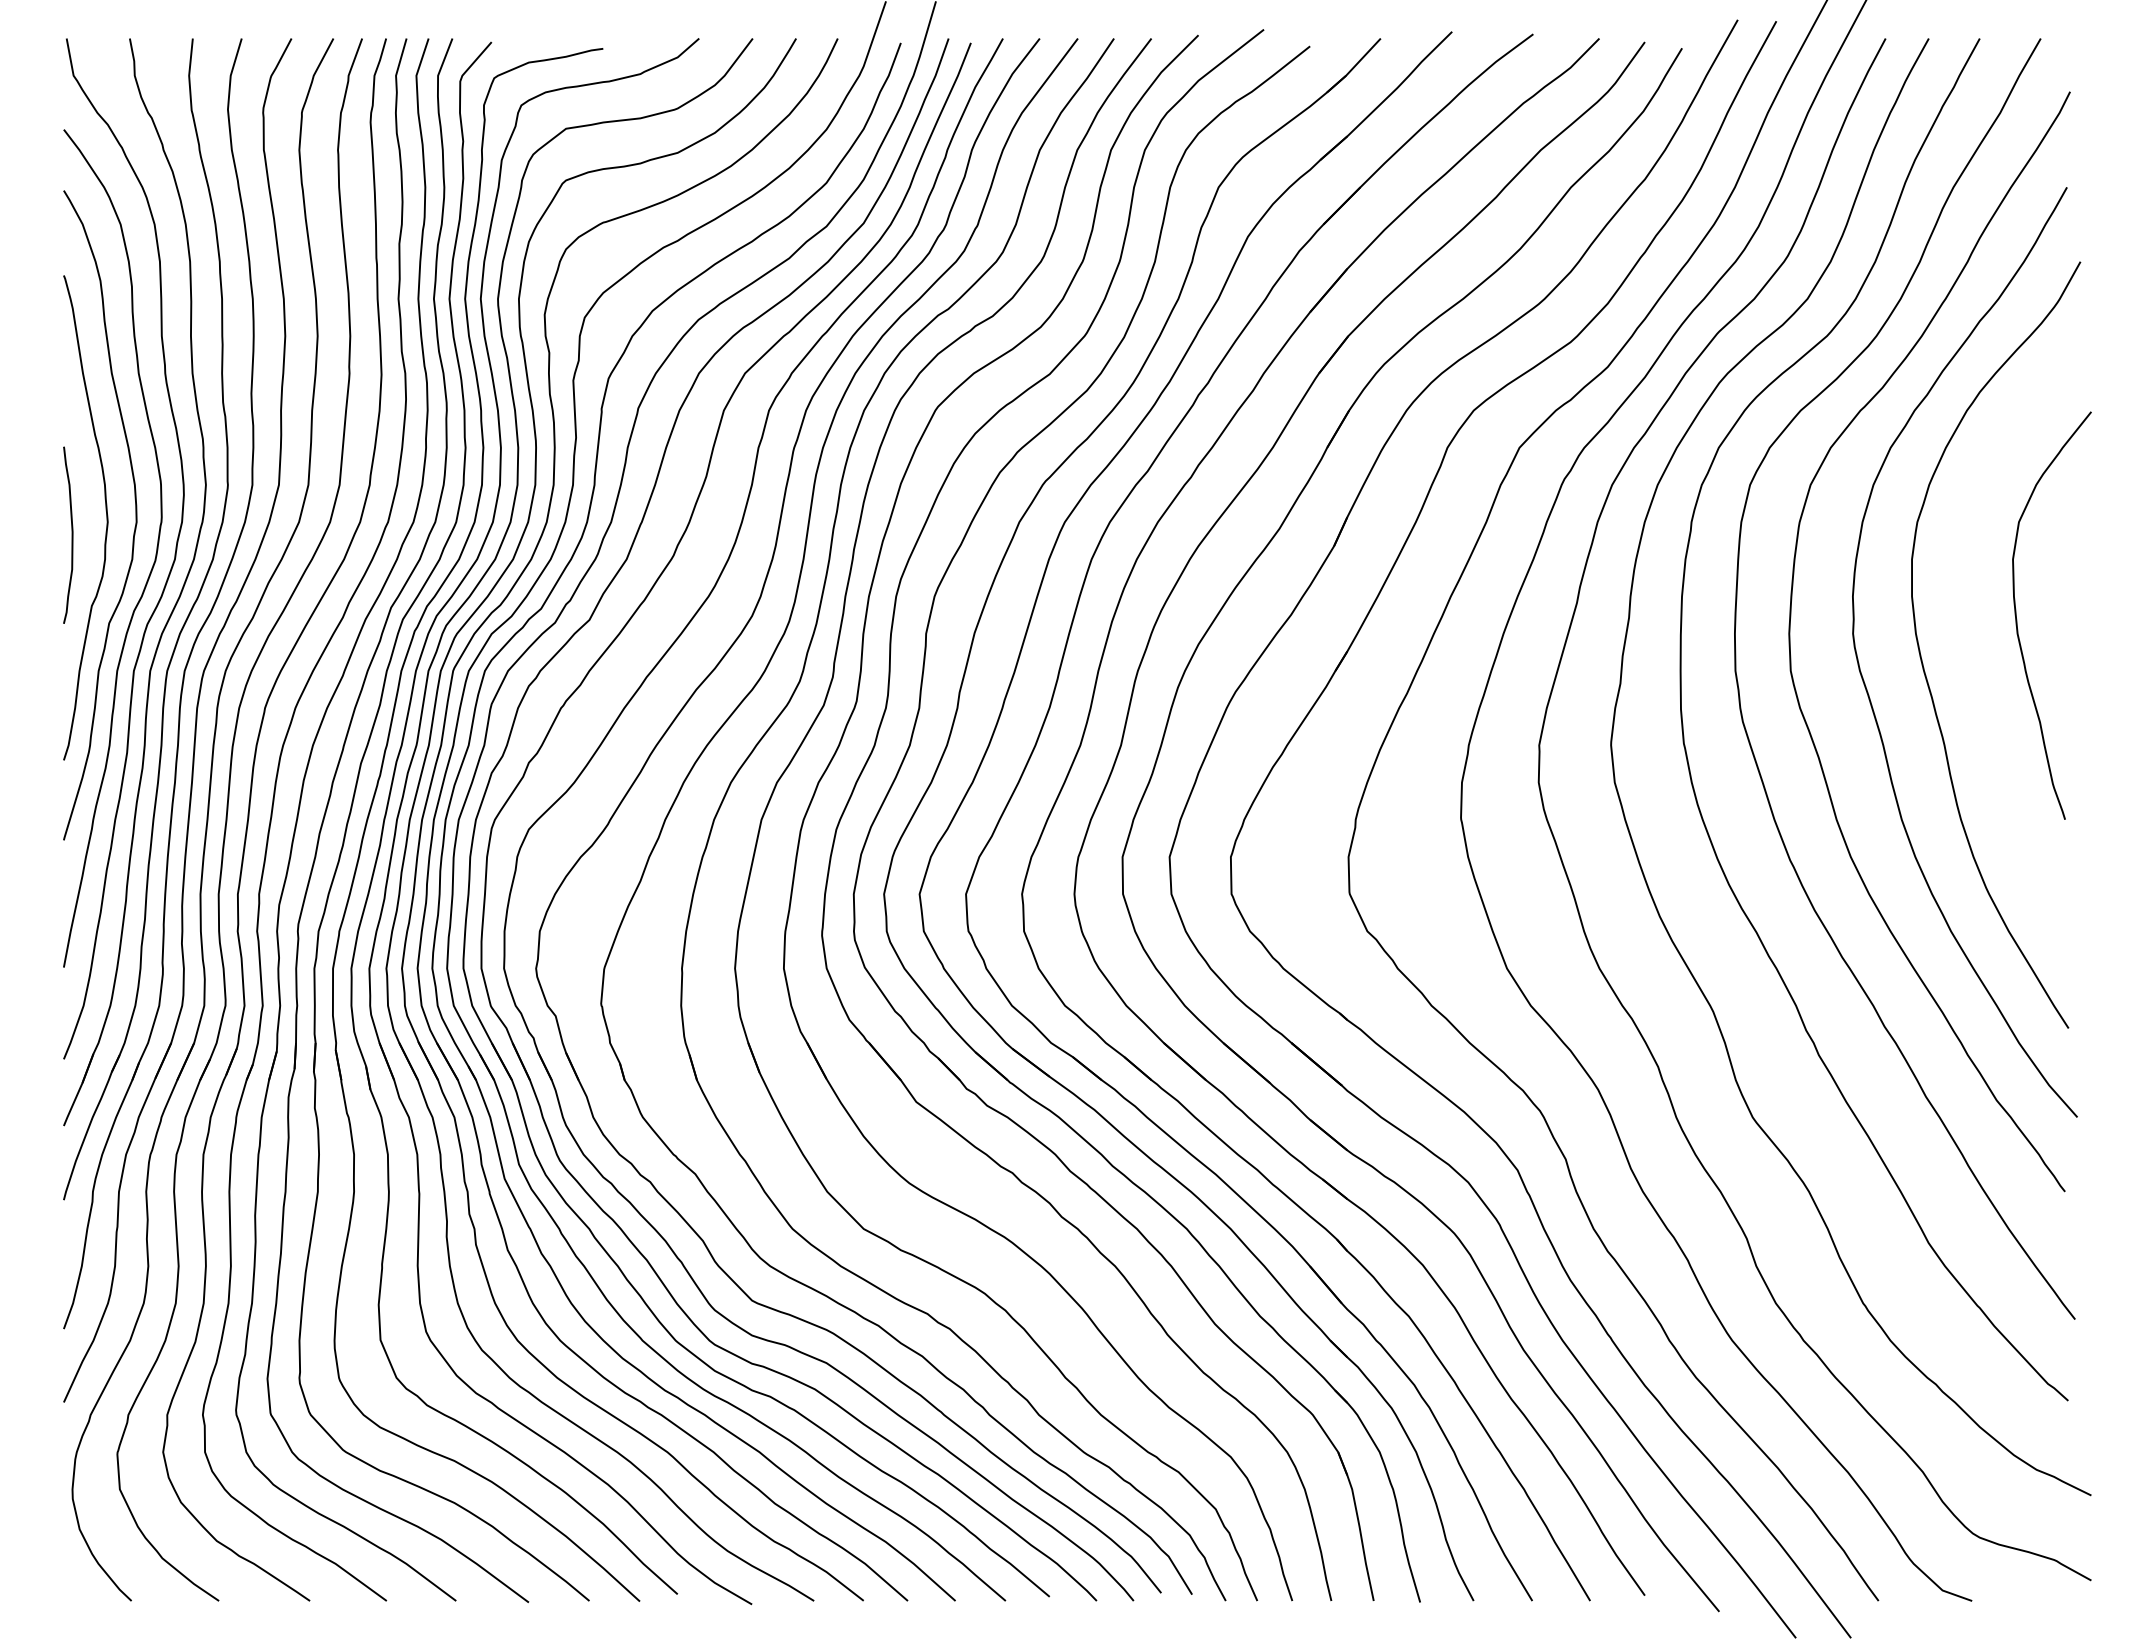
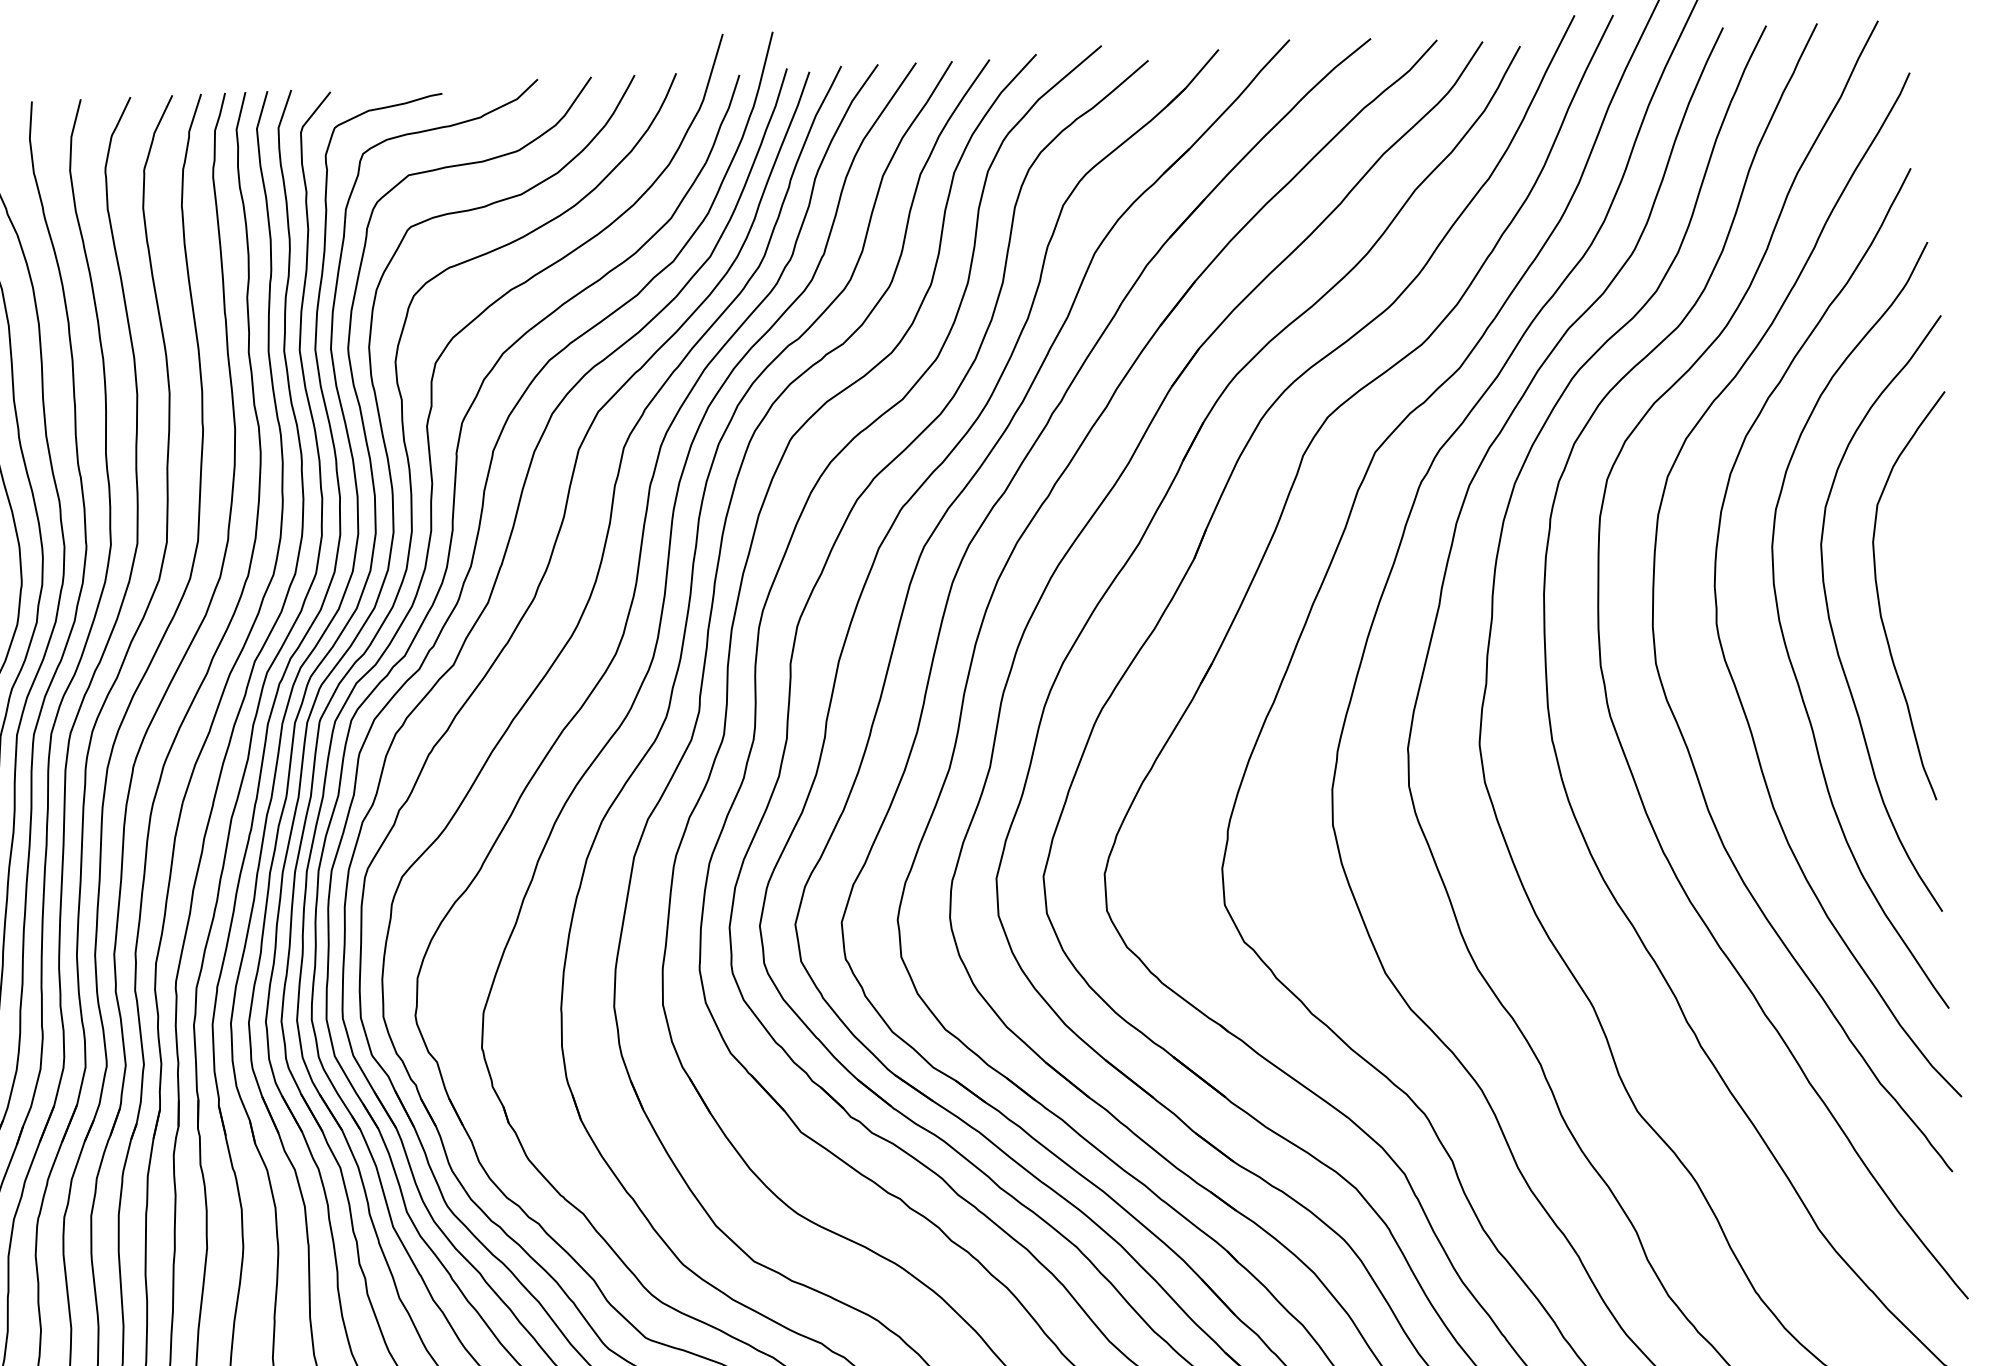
curve: (1969, 645) -> (1833, 630), added

